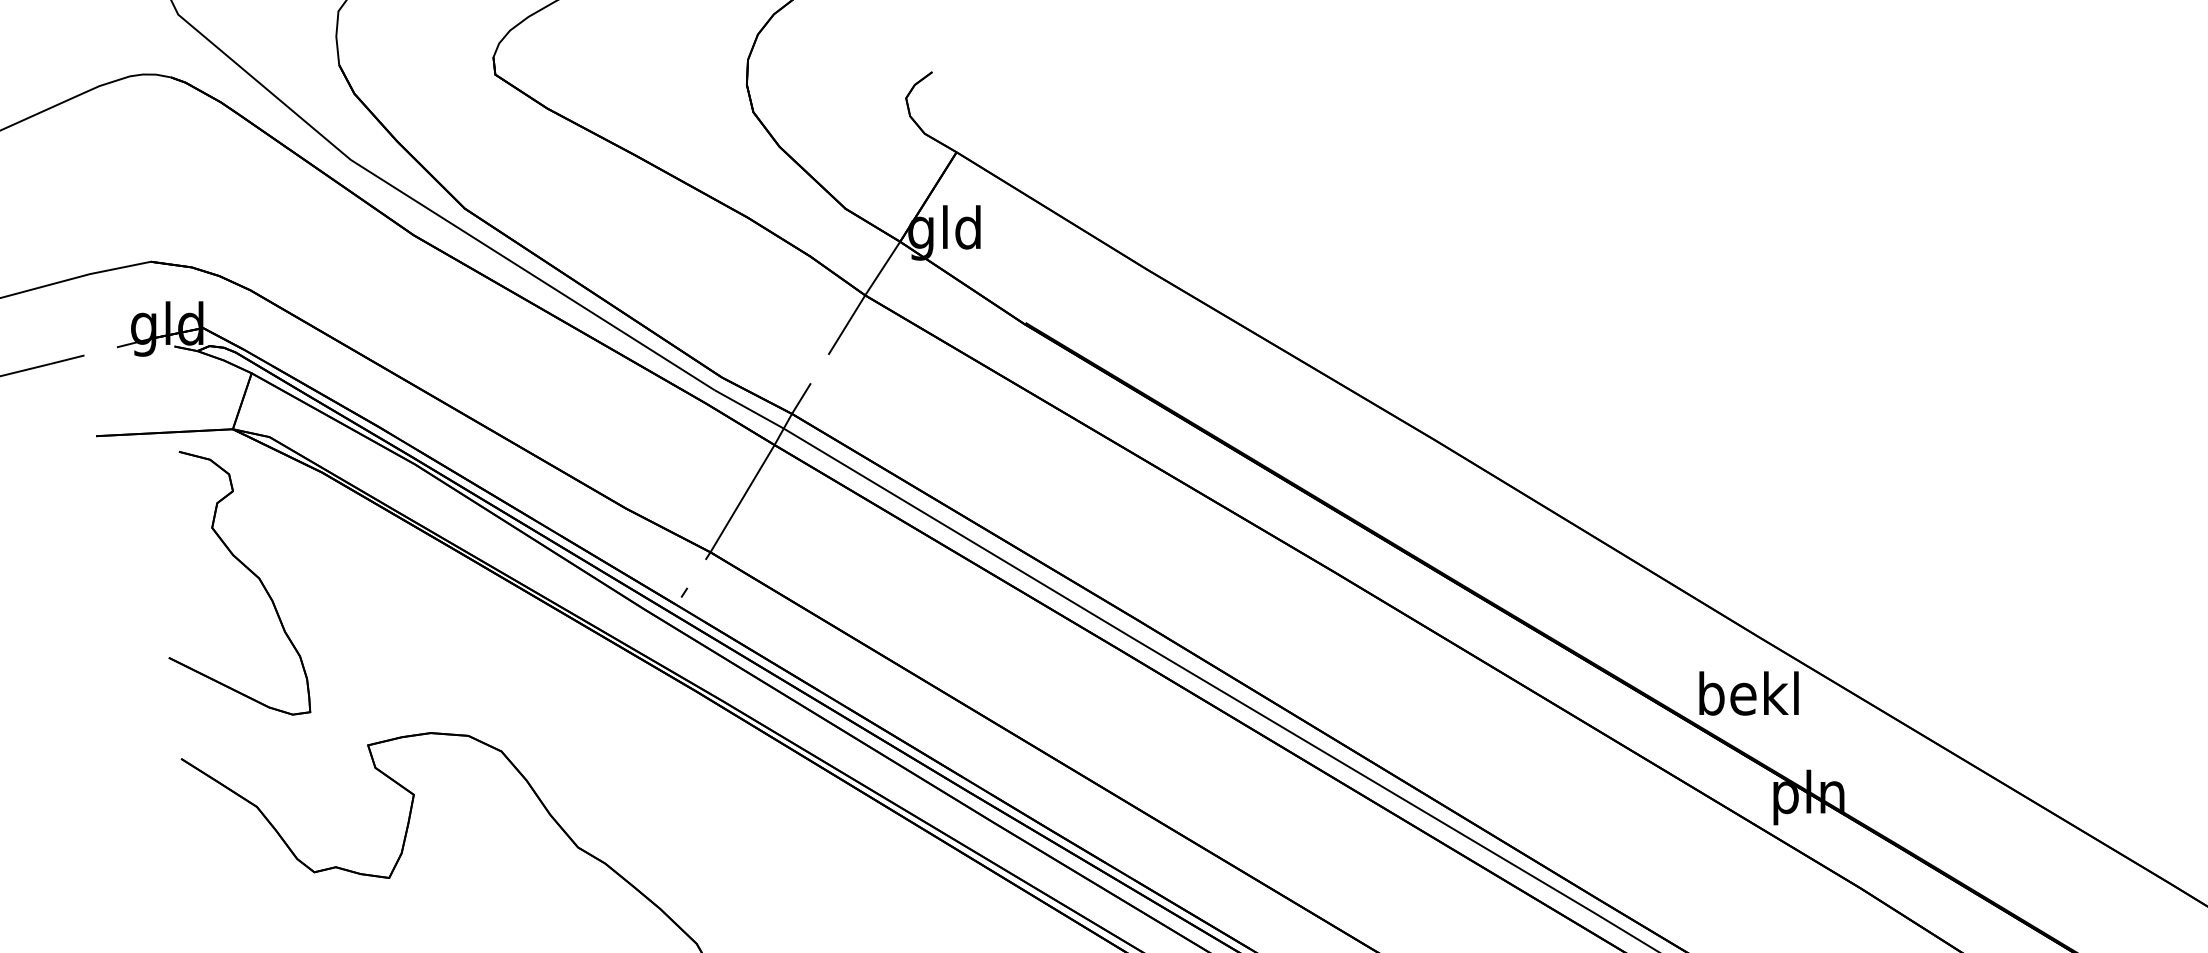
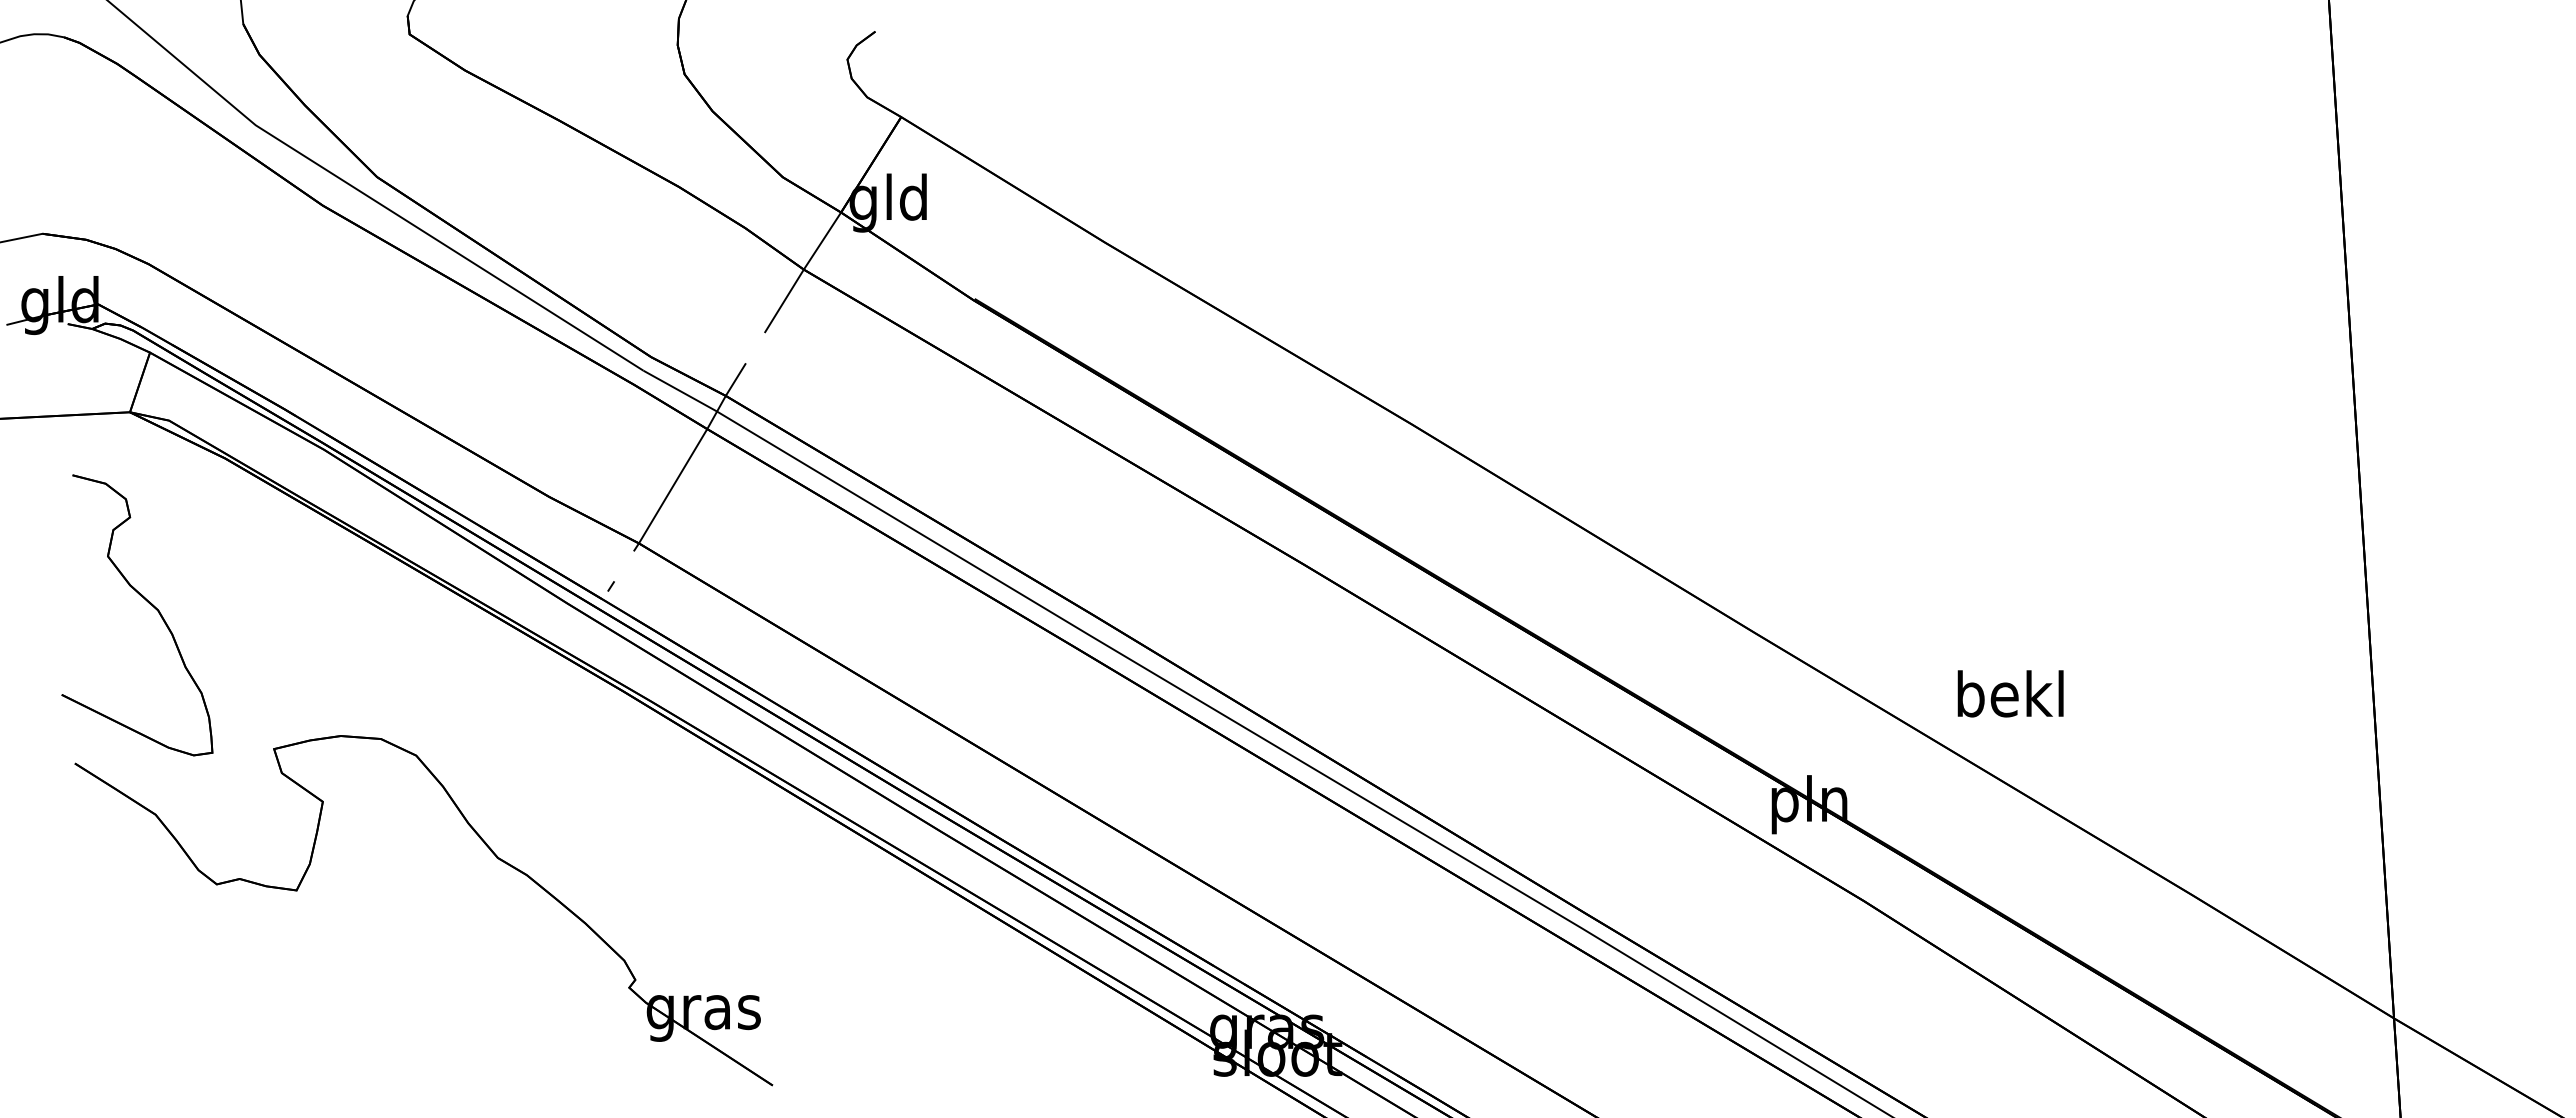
part: (250, 572) -> (148, 603), moved
text: (1748, 693) -> (2010, 693), moved

